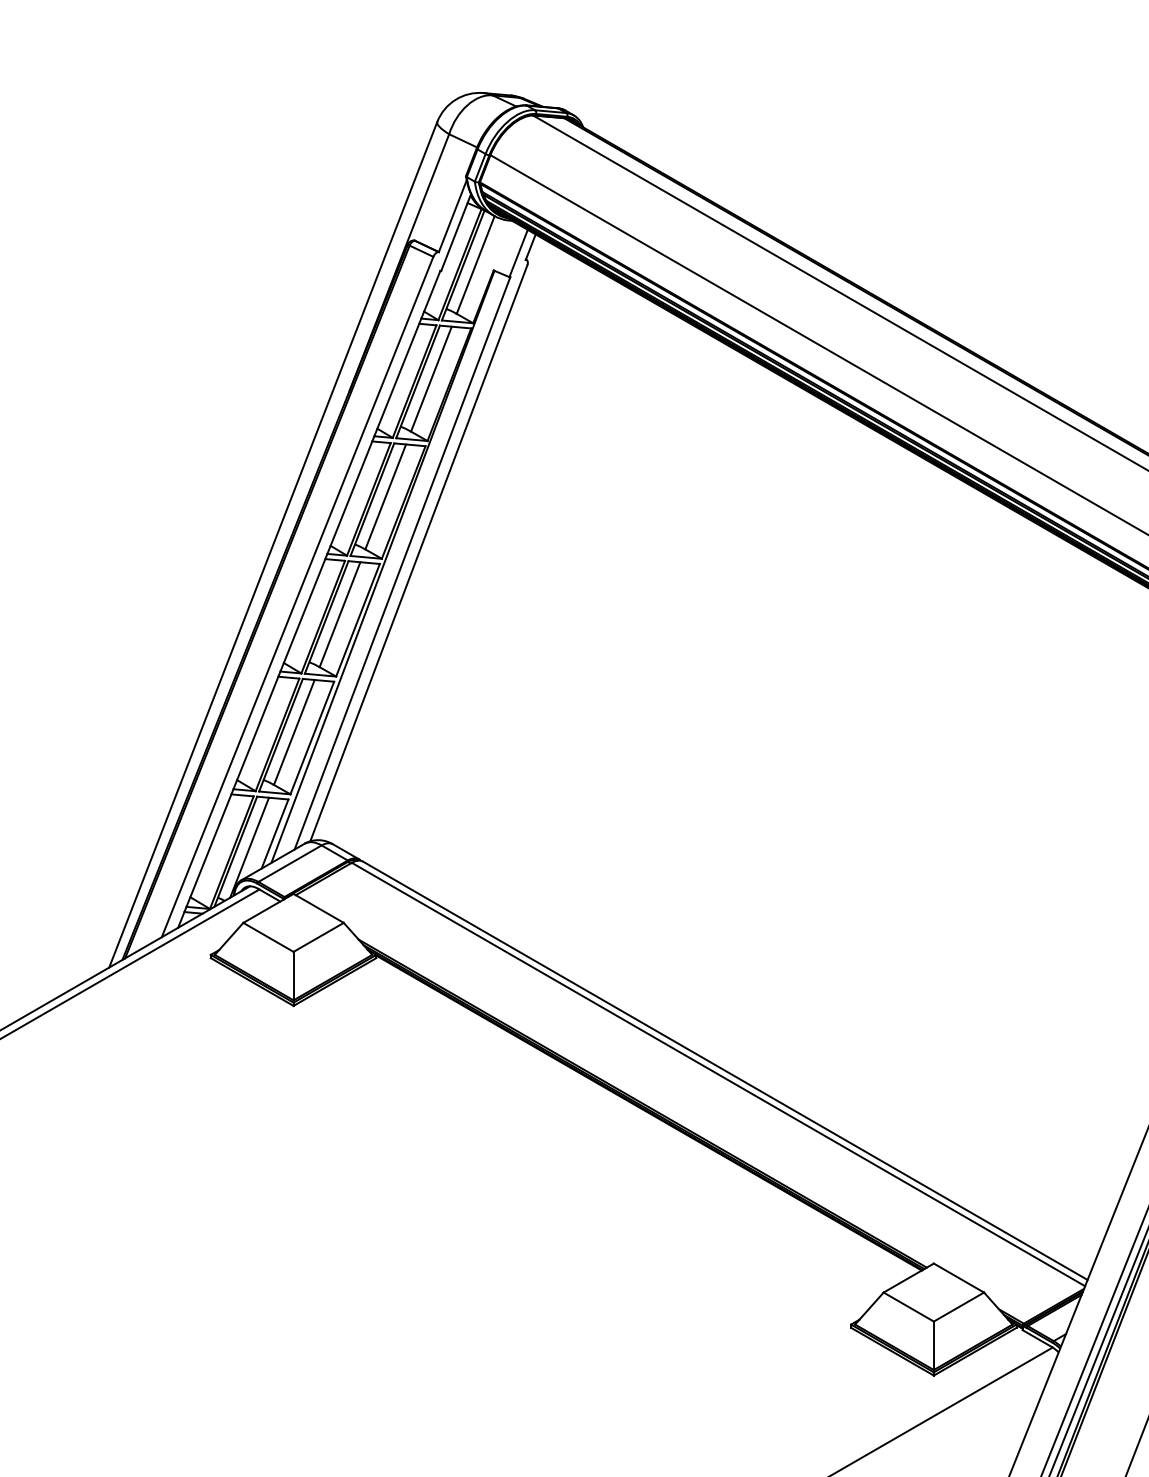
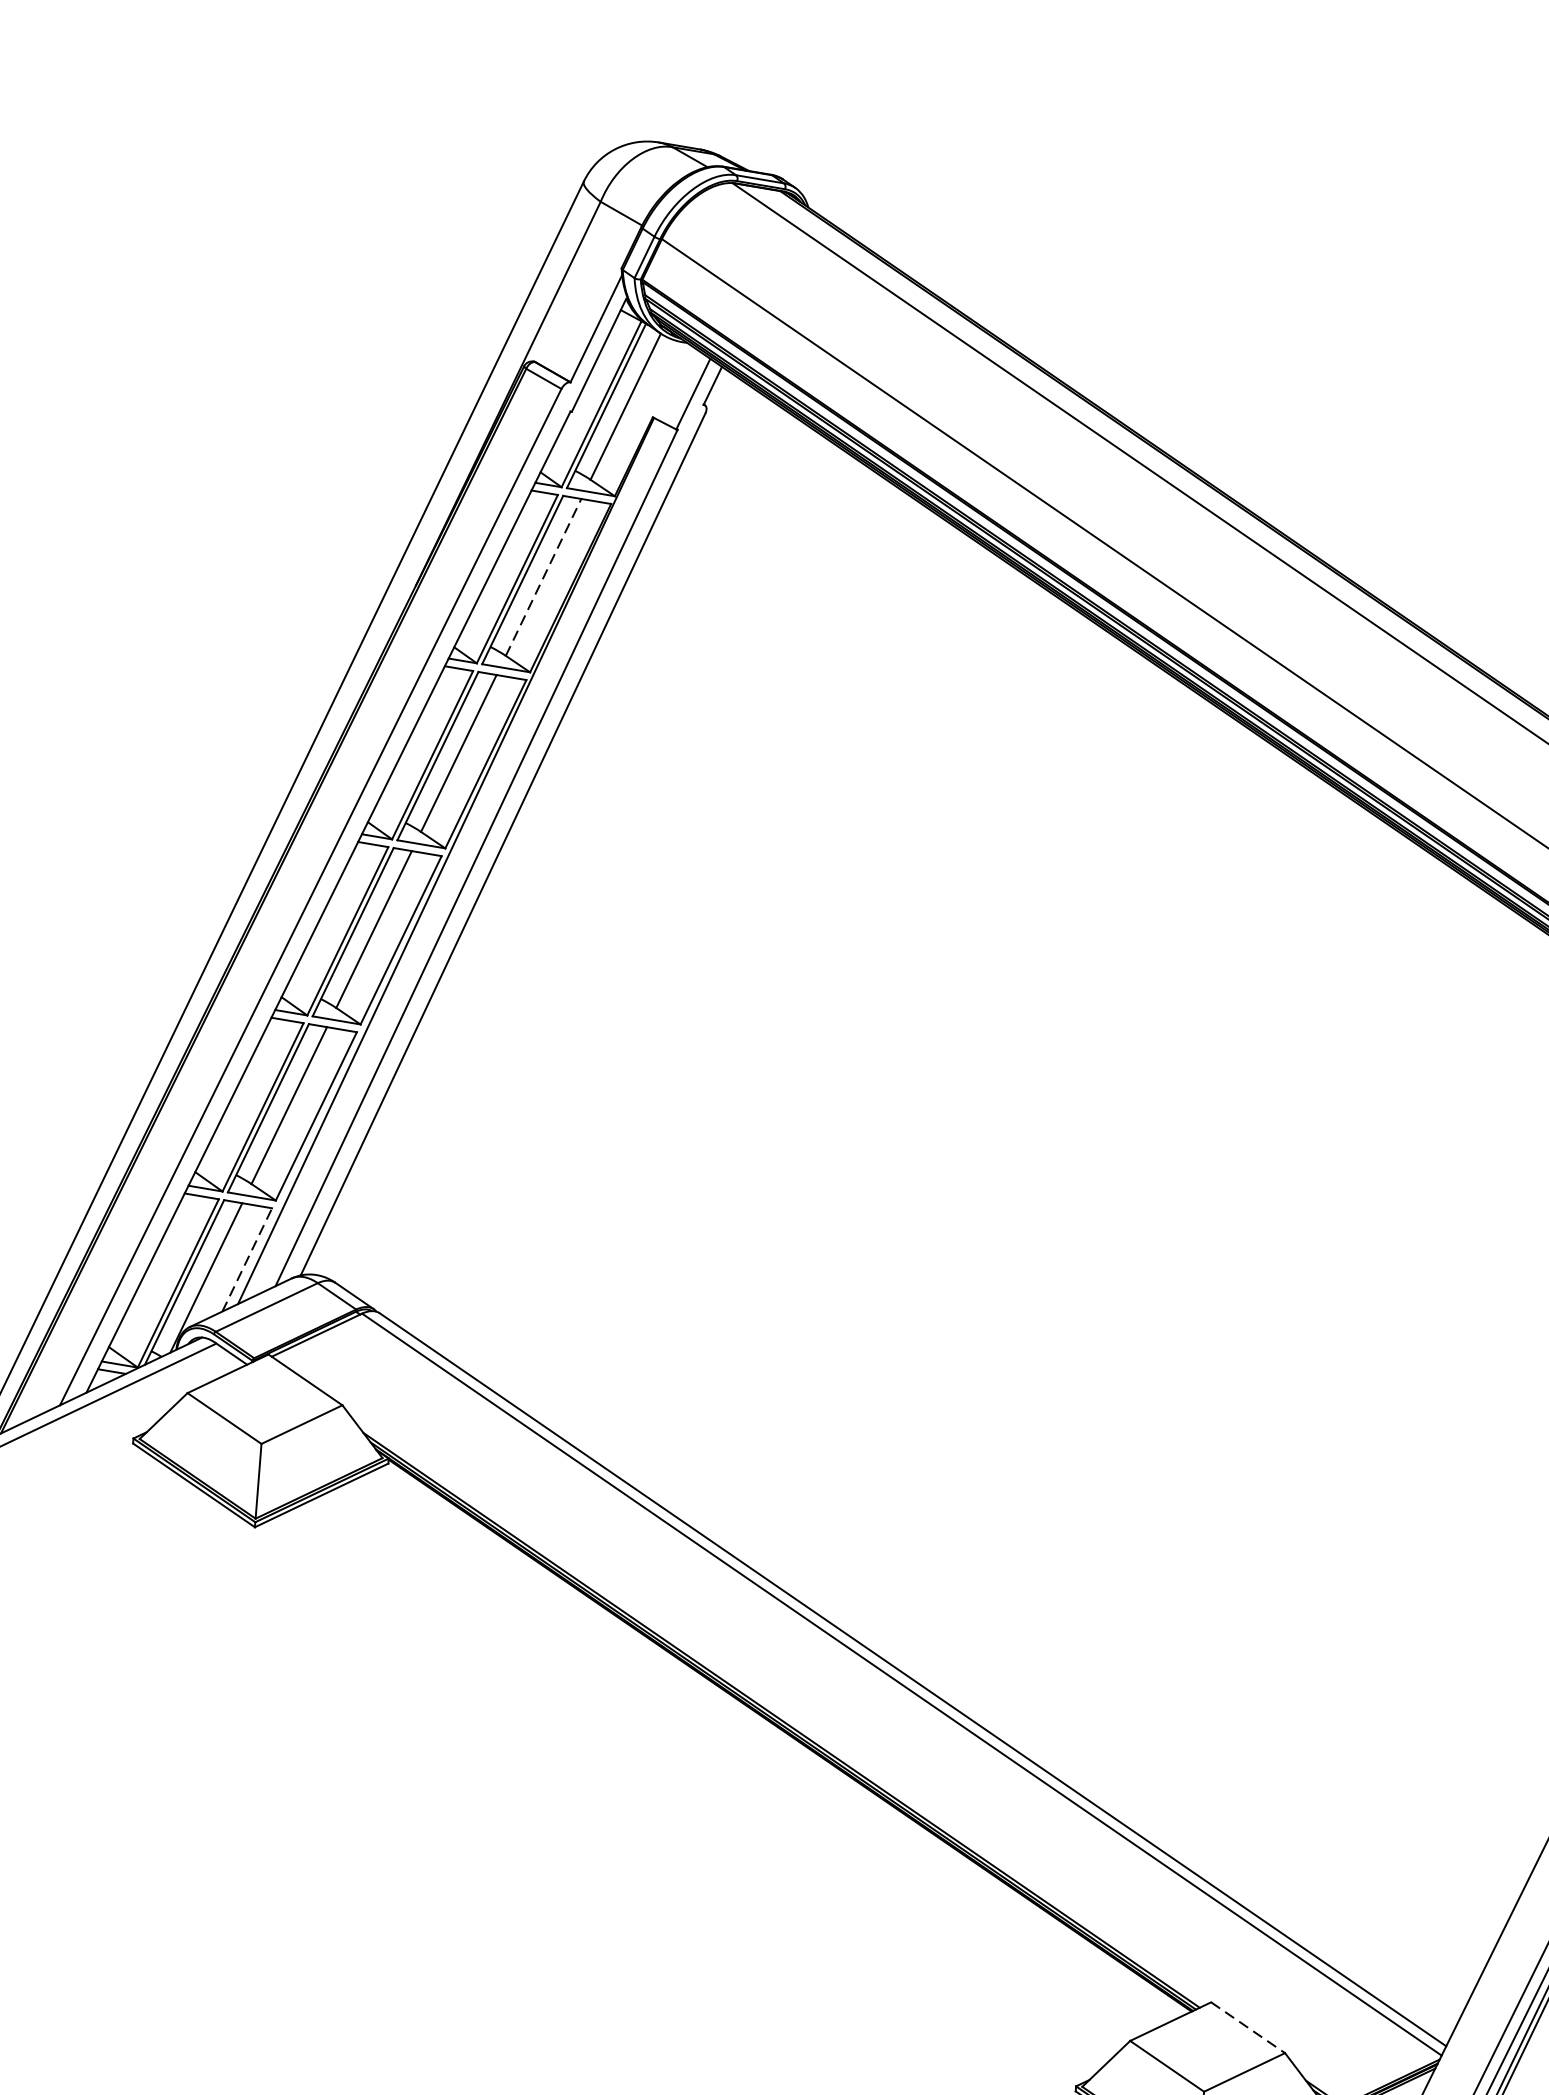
line: (431, 378) -> (543, 576), solid -> dashed
line: (275, 833) -> (247, 1259), solid -> dashed
line: (958, 1278) -> (1247, 2028), solid -> dashed

